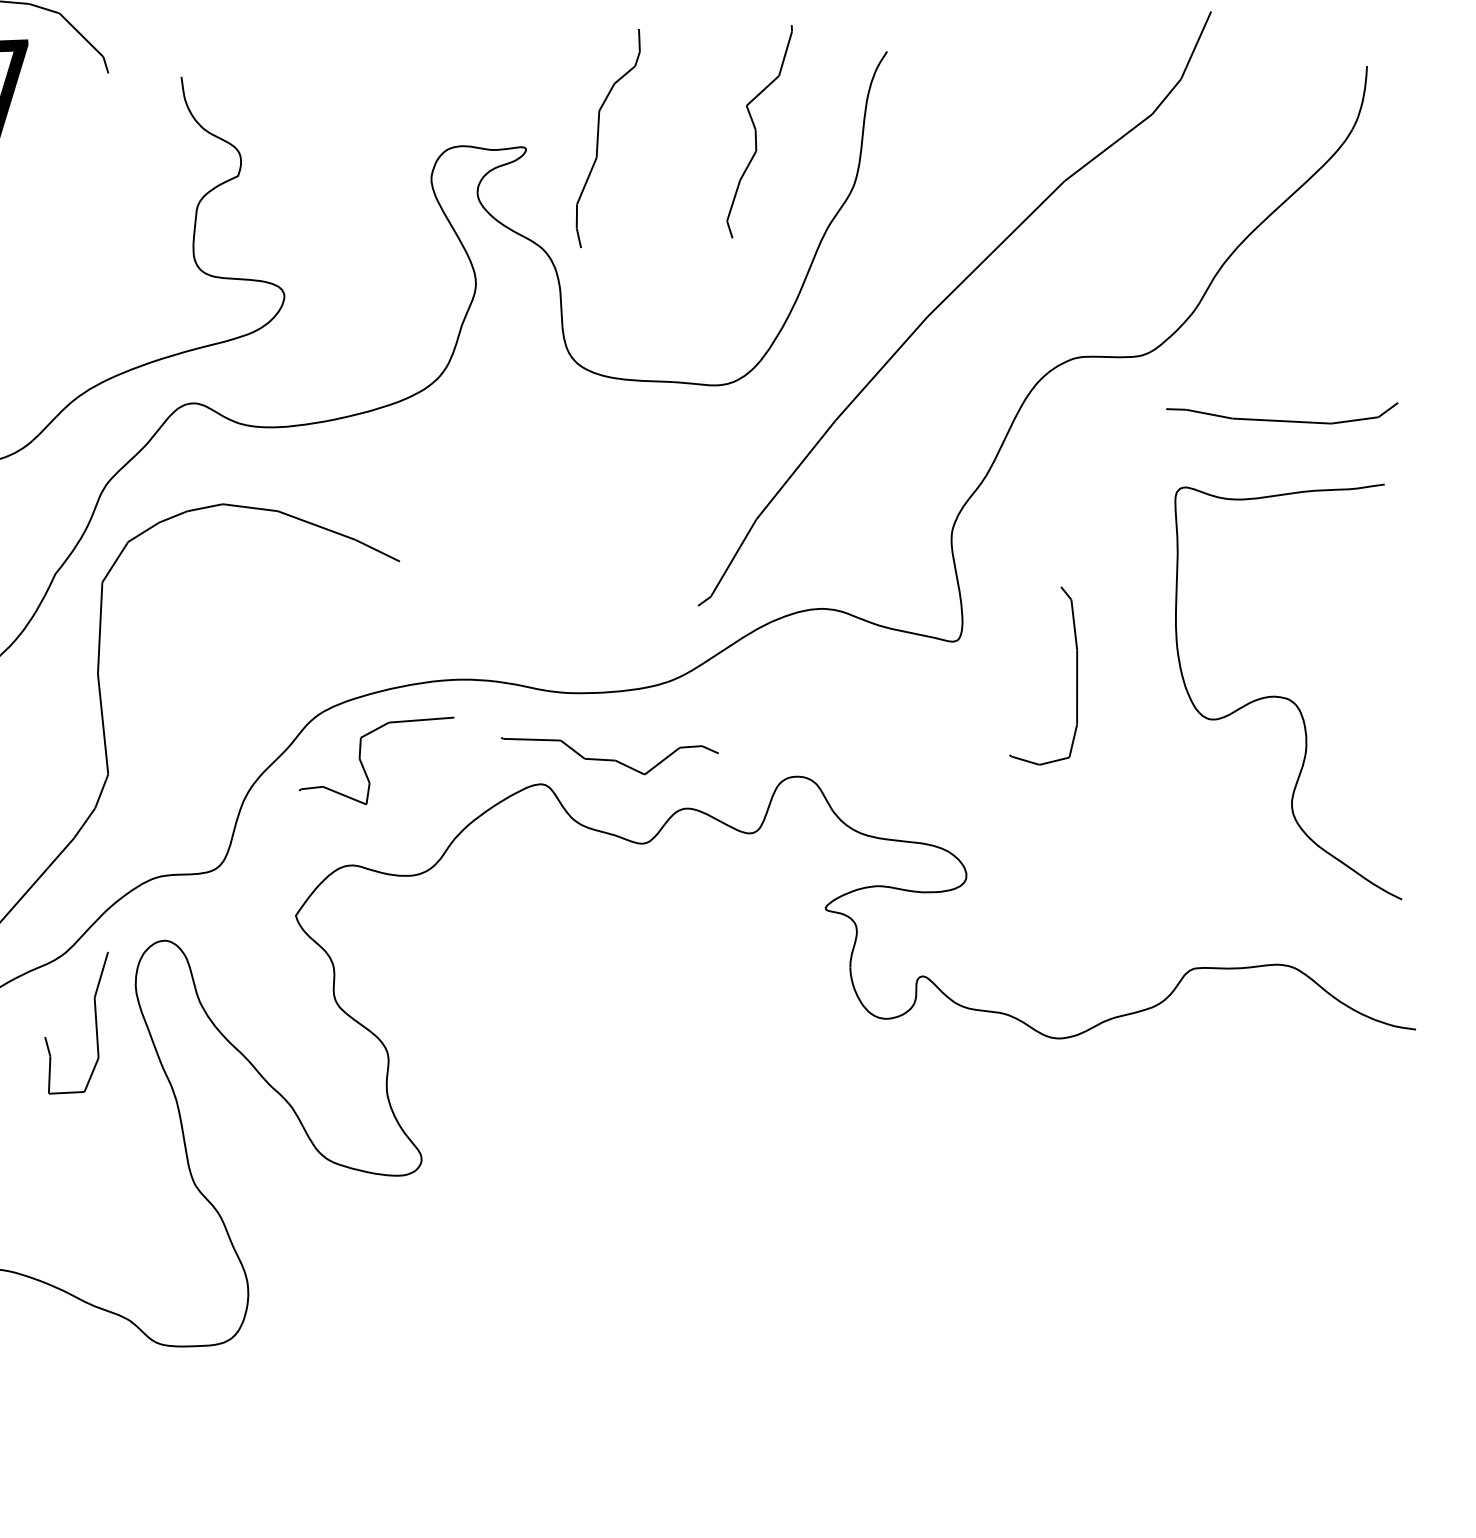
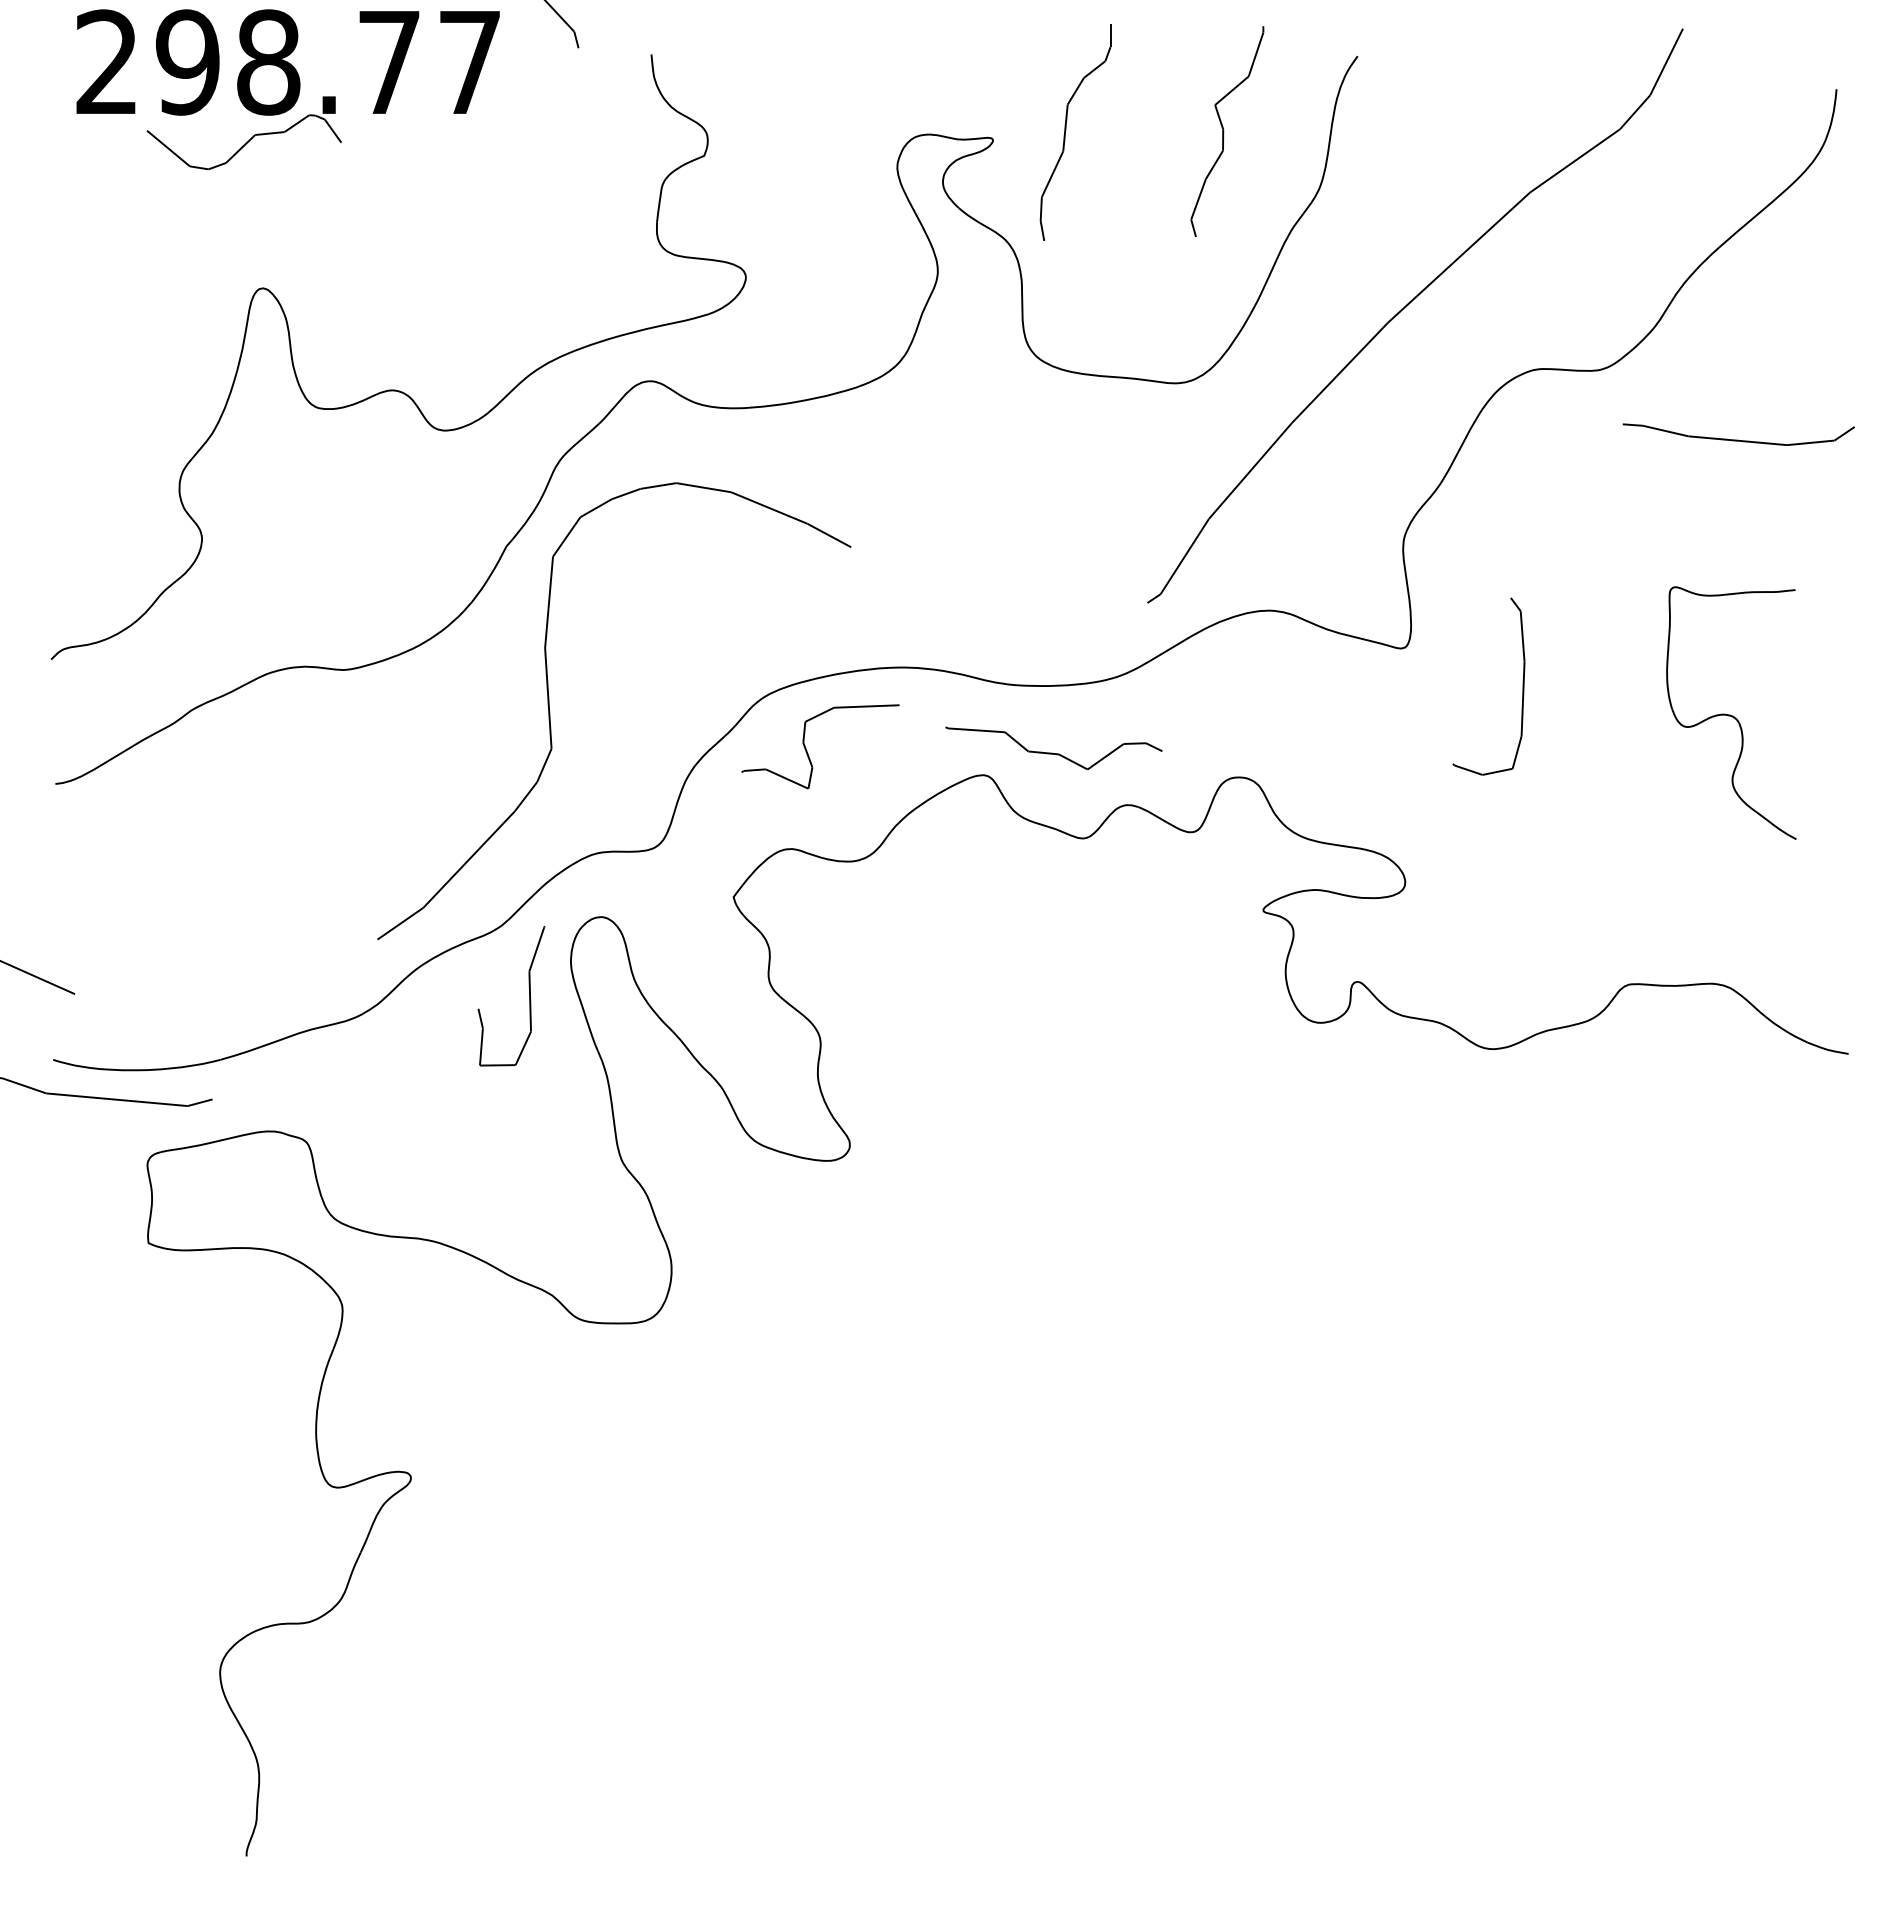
part: (1285, 692) -> (1731, 712), size x0.6

